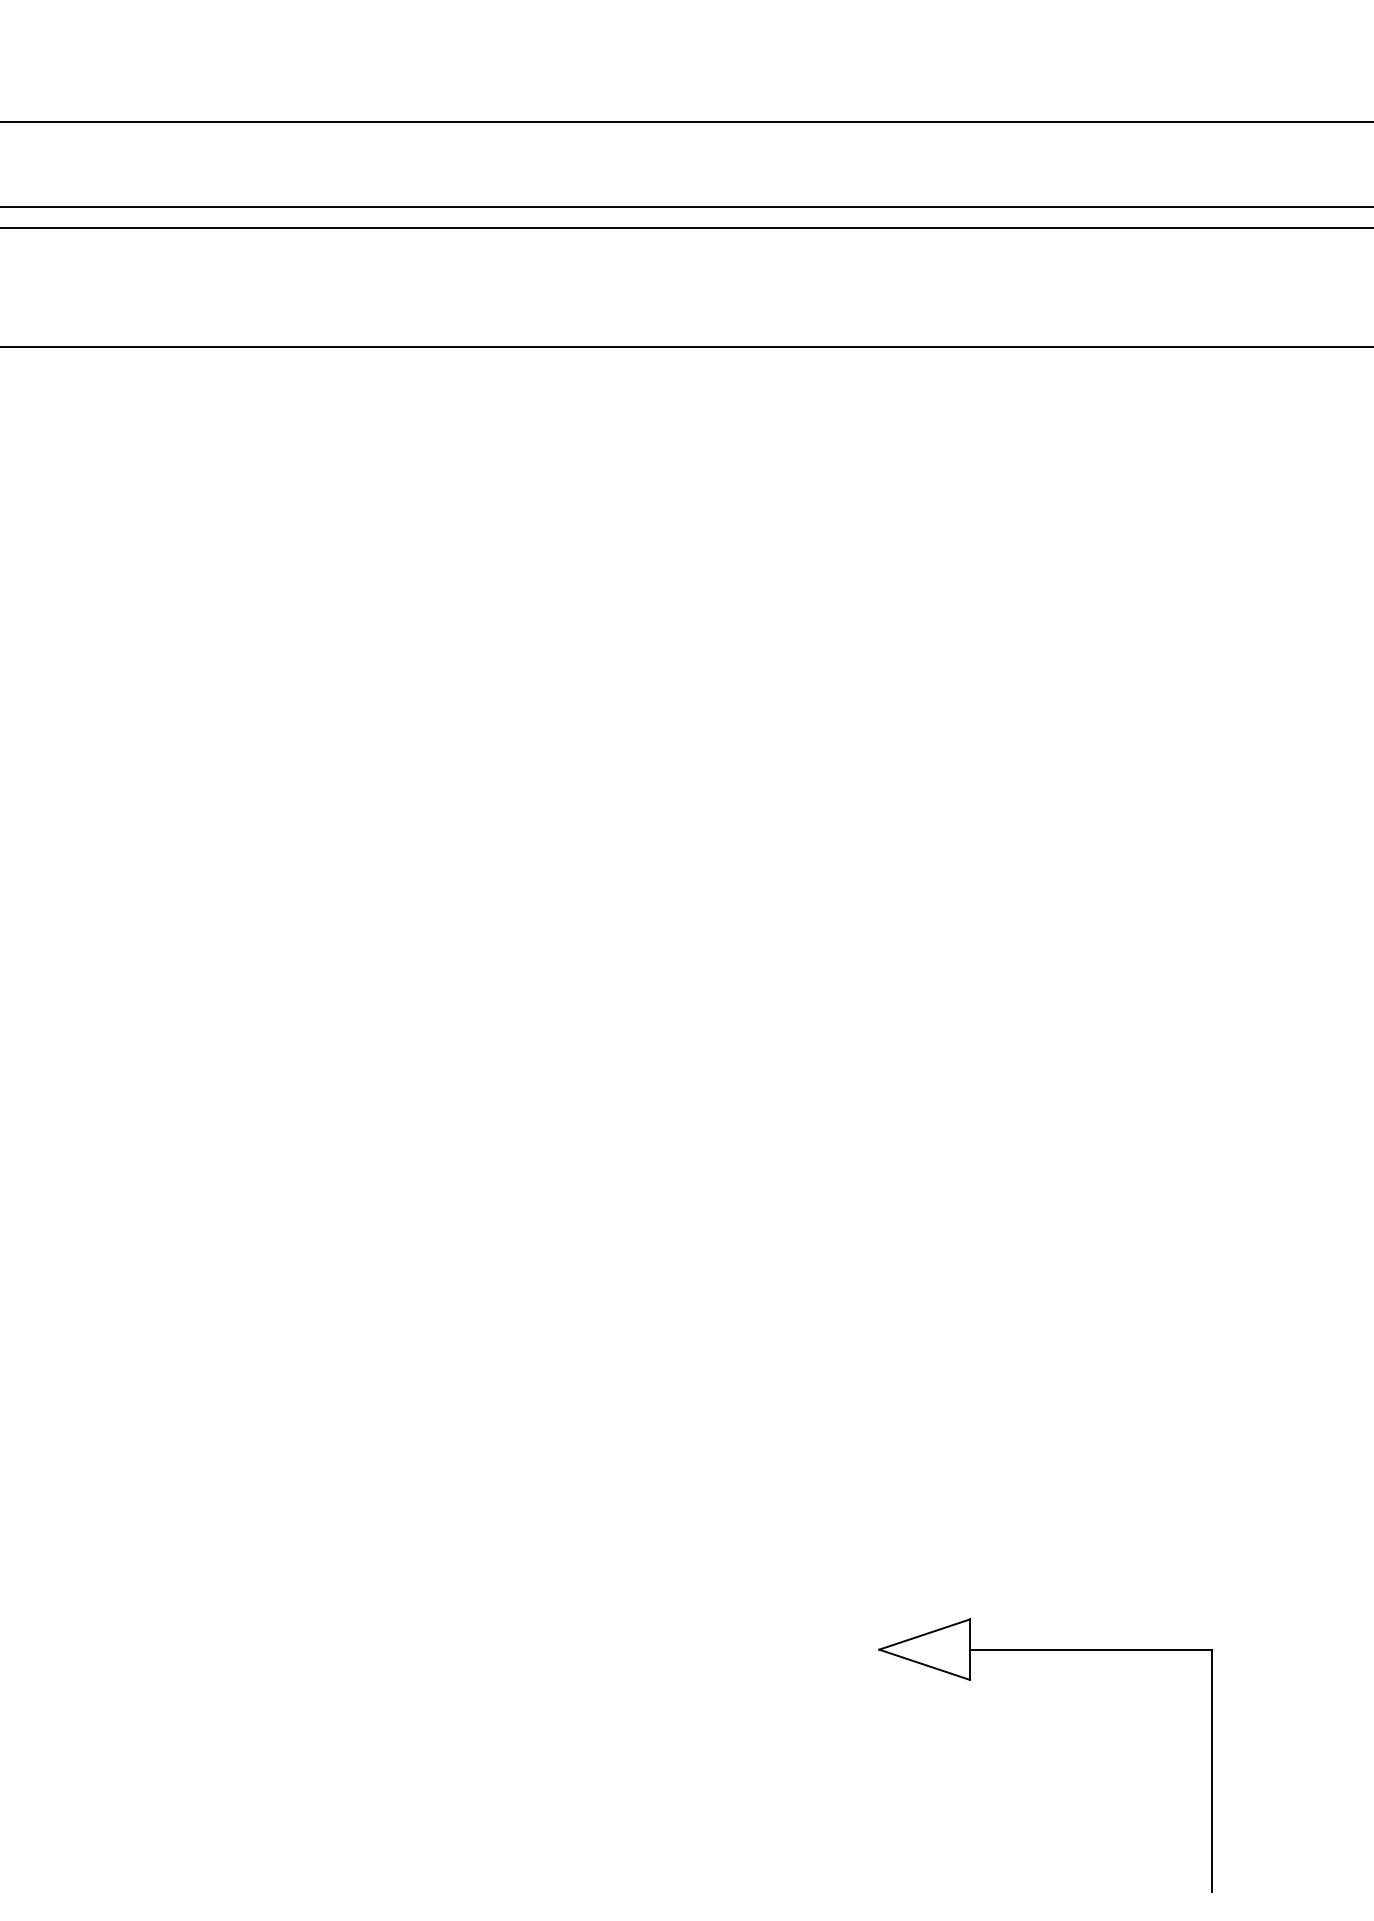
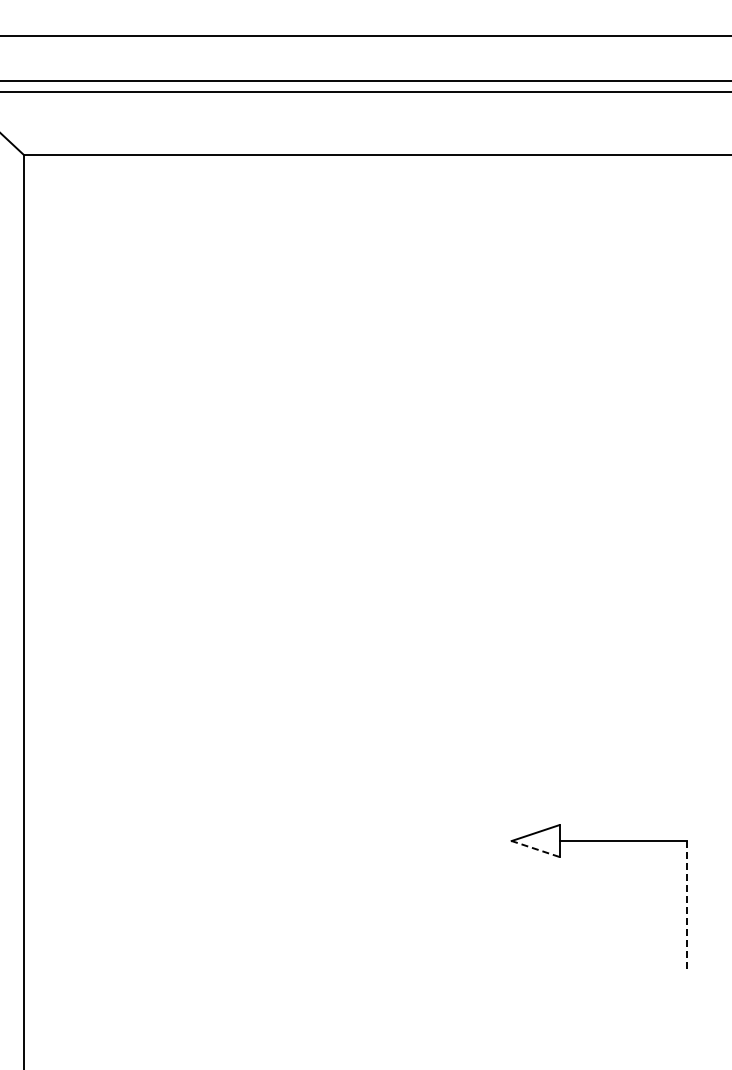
line: (924, 1663) -> (535, 848), solid -> dashed
line: (1212, 1770) -> (687, 904), solid -> dashed

